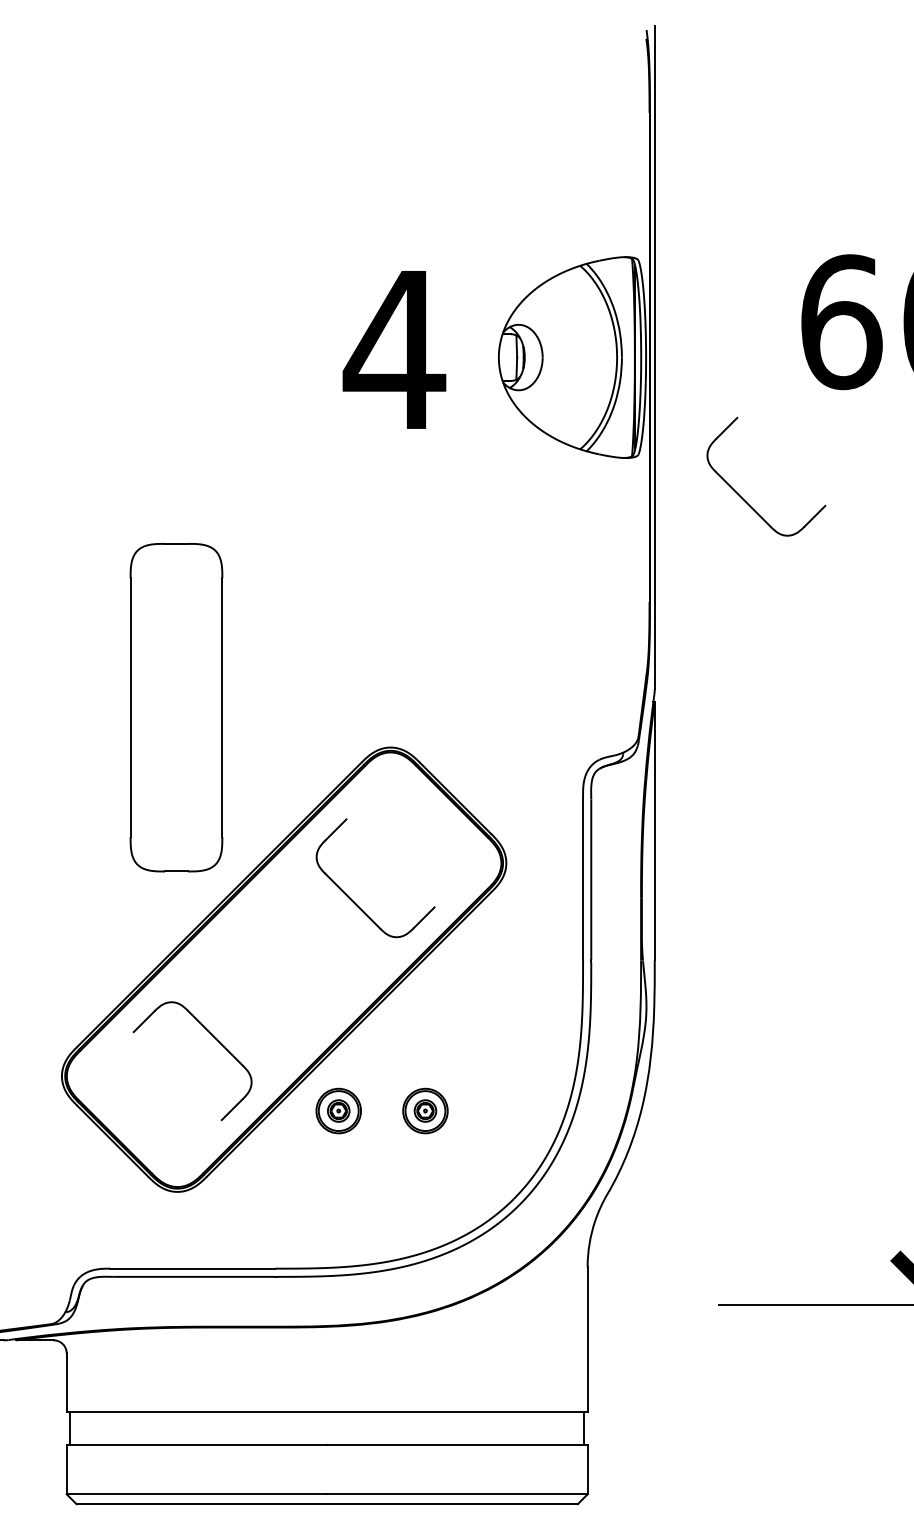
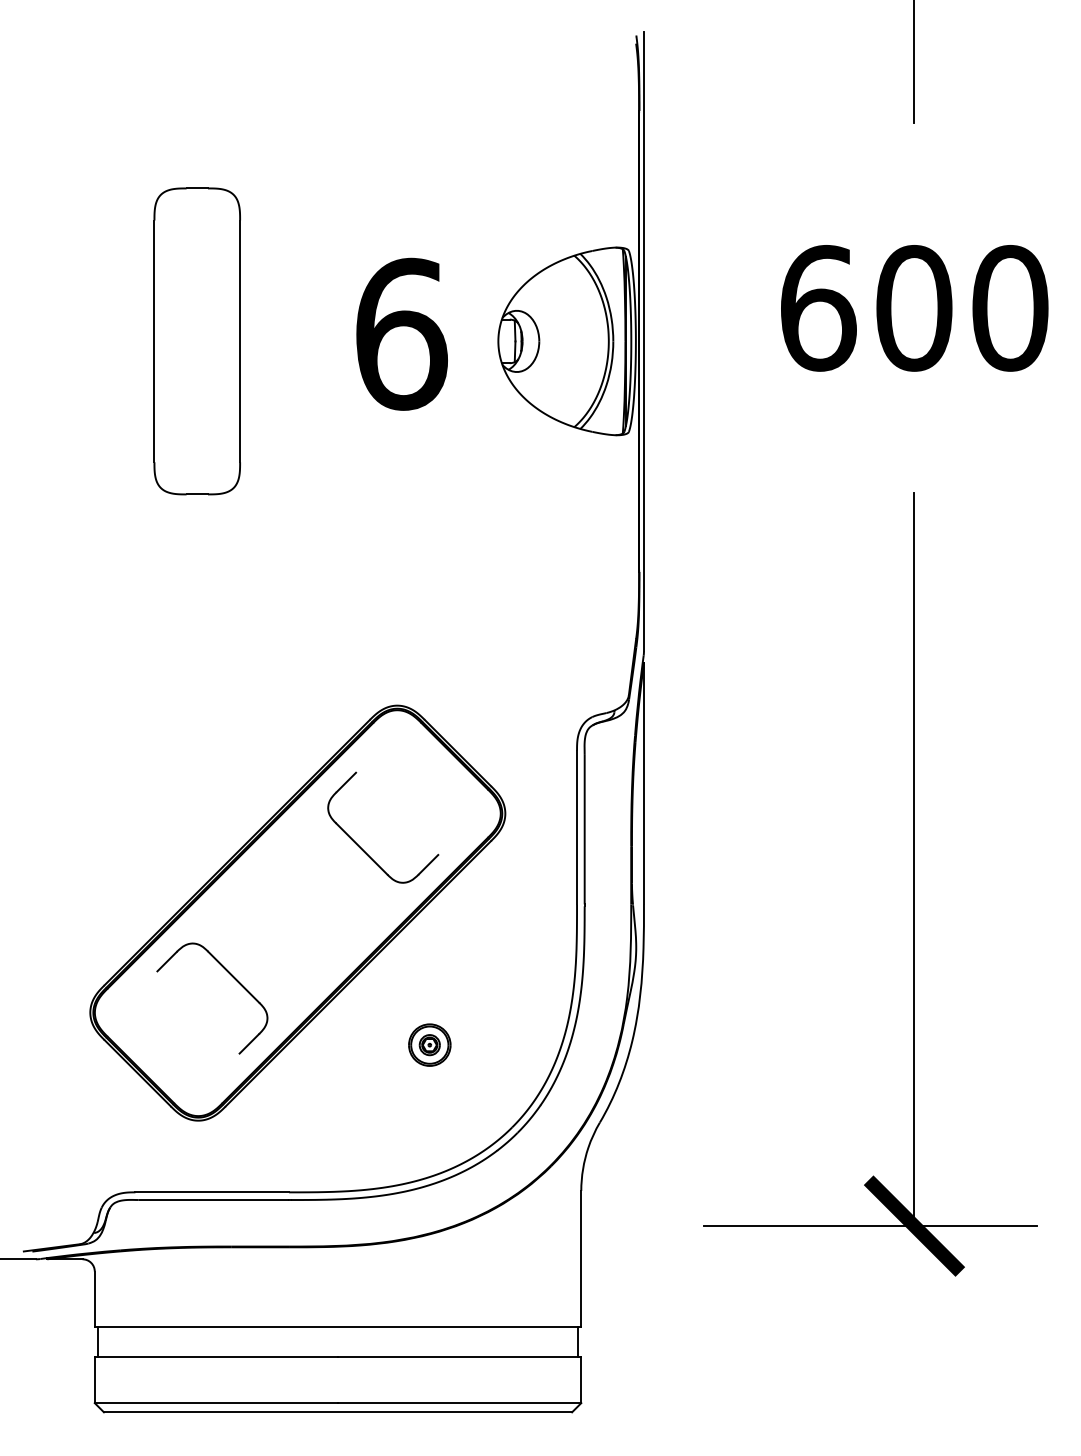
text: (394, 349) -> (400, 333), 4 -> 6
part: (744, 498) -> (727, 473), removed
part: (175, 707) -> (196, 341), moved
part: (338, 1110) -> (348, 1044), removed

